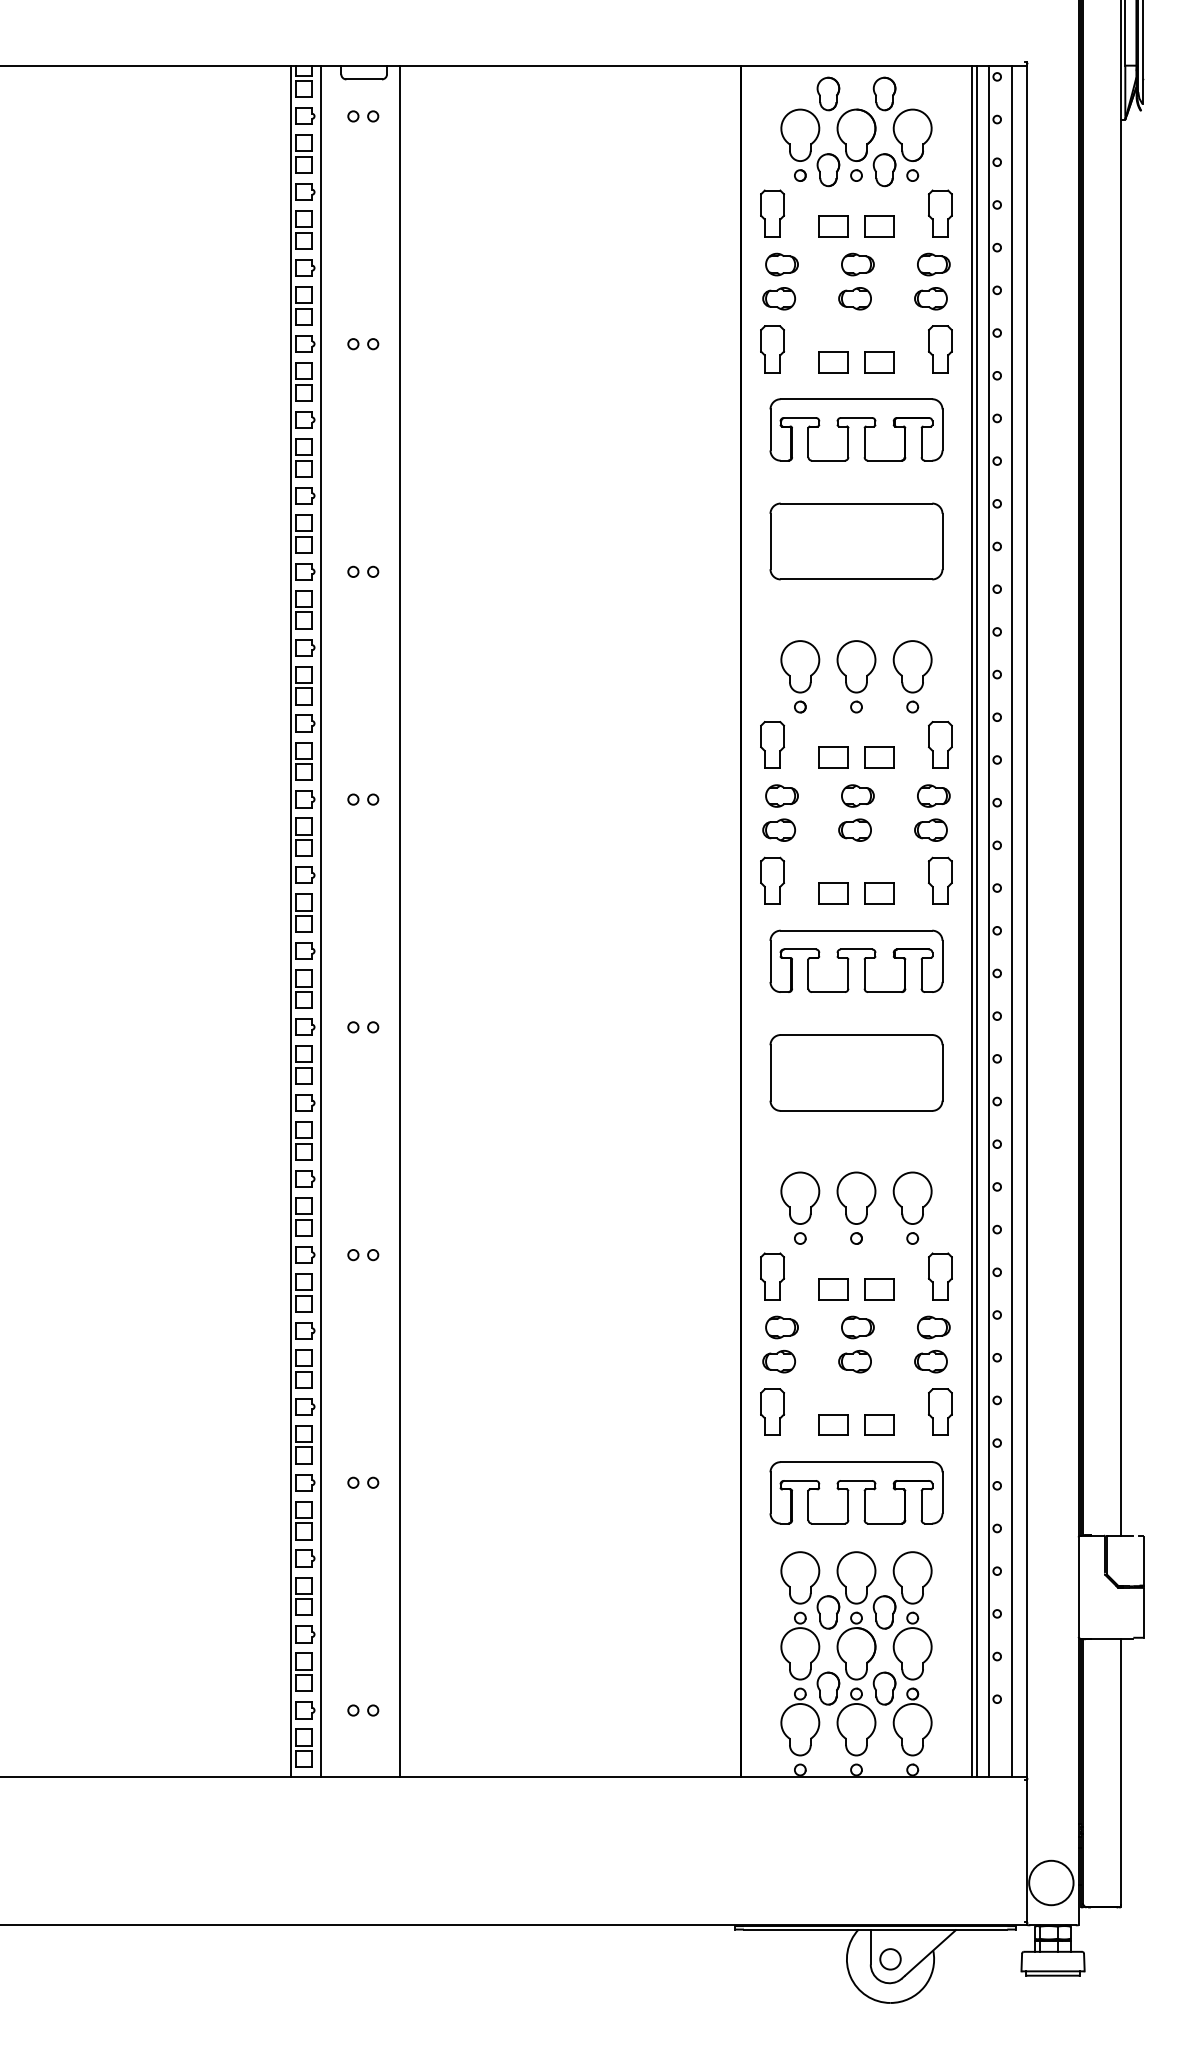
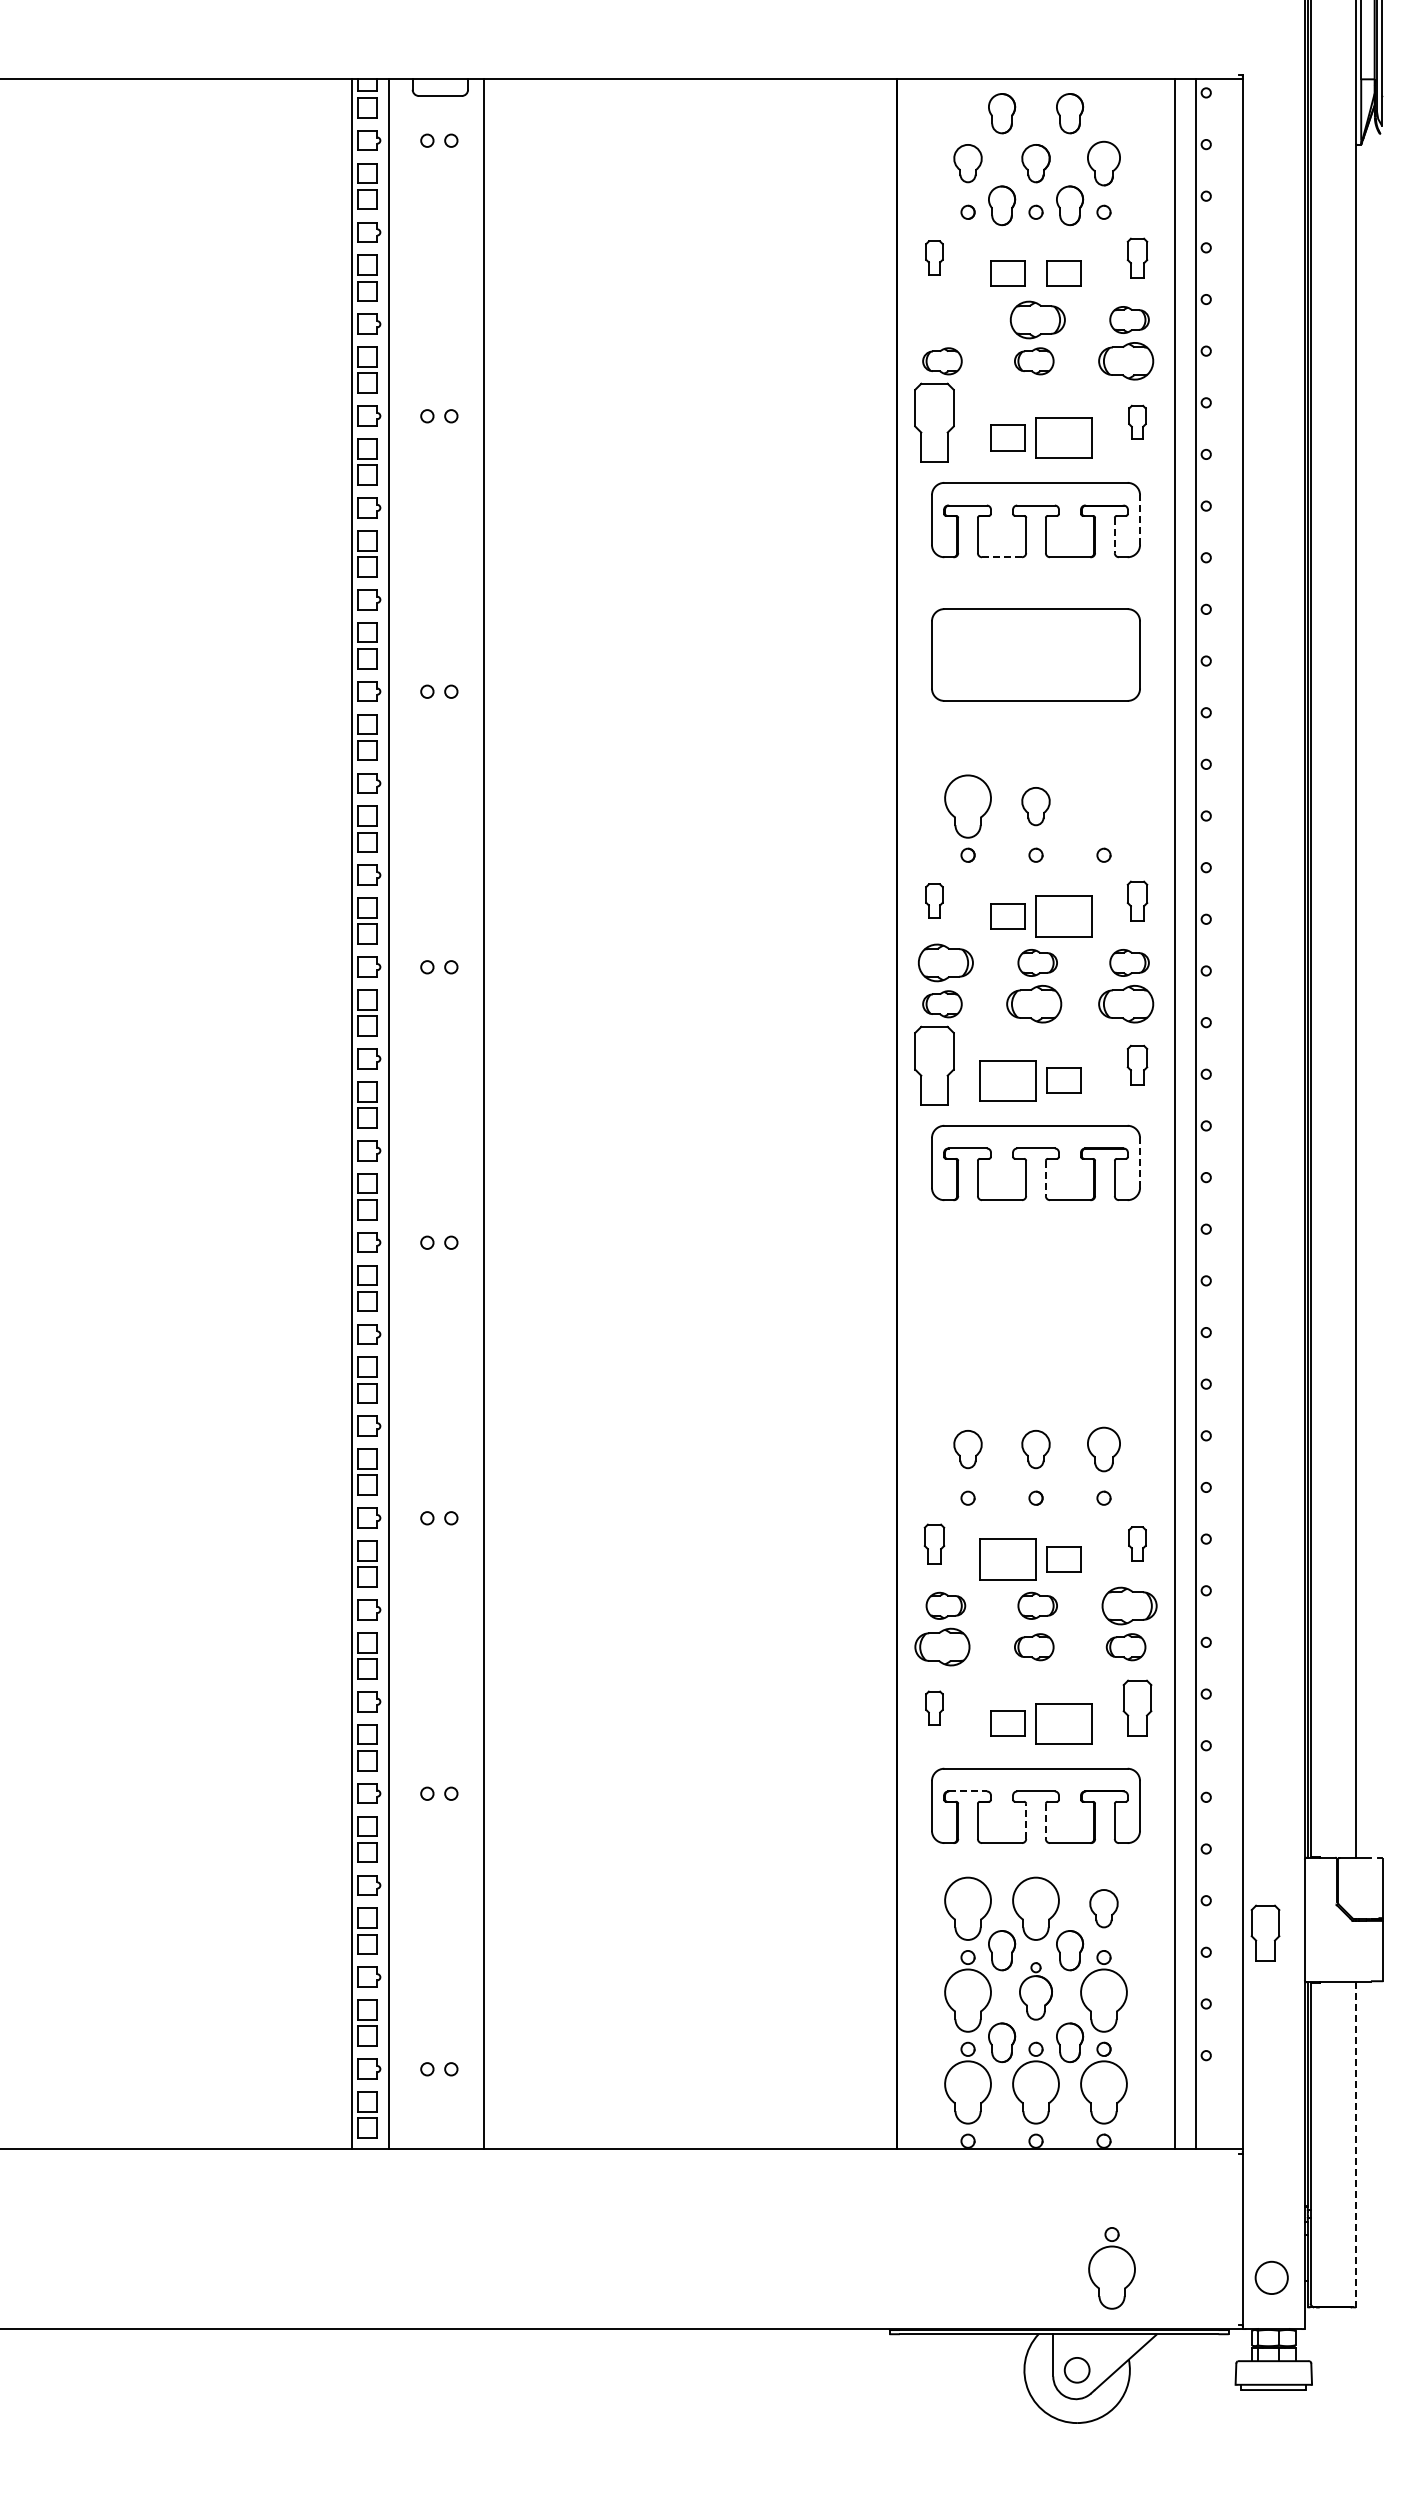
part: (799, 135) -> (967, 163), size x0.6
part: (856, 135) -> (1035, 163), size x0.6
part: (912, 135) -> (1103, 163), size x0.7
part: (772, 212) -> (934, 257), size x0.6
part: (940, 212) -> (1137, 257), size x0.7
part: (781, 264) -> (945, 319), removed
part: (857, 264) -> (1037, 319), size x1.4
part: (930, 298) -> (1125, 361), size x1.4
part: (772, 349) -> (934, 422), size x1.4
part: (940, 349) -> (1137, 422), size x0.6
part: (879, 361) -> (1063, 437), size x1.6
line: (942, 430) -> (1140, 520), solid -> dashed
line: (921, 442) -> (1114, 535), solid -> dashed
line: (828, 460) -> (1002, 557), solid -> dashed
part: (856, 666) -> (1035, 806), size x0.6
part: (912, 666) -> (1103, 806), removed
part: (772, 744) -> (934, 900), size x0.6
part: (940, 744) -> (1137, 900), size x0.7
part: (879, 757) -> (1063, 916), size x1.6
part: (781, 795) -> (945, 962), size x1.4
part: (855, 830) -> (1034, 1004), size x1.4
part: (930, 830) -> (1125, 1004), size x1.4
part: (772, 879) -> (934, 1064), size x1.4
part: (940, 879) -> (1137, 1064), size x0.7
part: (832, 893) -> (1007, 1080), size x1.6
line: (976, 921) -> (1181, 1114), removed
line: (1012, 921) -> (1224, 1114), removed
line: (942, 961) -> (1140, 1163), solid -> dashed
line: (864, 974) -> (1045, 1178), solid -> dashed
part: (856, 1072) -> (1035, 1297), removed
part: (799, 1198) -> (967, 1449), size x0.6
part: (856, 1198) -> (1035, 1449), size x0.6
part: (912, 1198) -> (1103, 1449), size x0.7
part: (772, 1275) -> (934, 1543), size x0.7
part: (940, 1275) -> (1137, 1543), size x0.6
part: (832, 1289) -> (1007, 1559), size x1.6
part: (933, 1327) -> (1129, 1605), size x1.4
part: (779, 1361) -> (942, 1647), size x1.4
part: (772, 1411) -> (934, 1707), size x0.6
part: (879, 1424) -> (1063, 1723), size x1.6
line: (800, 1480) -> (968, 1791), solid -> dashed
line: (848, 1505) -> (1026, 1821), solid -> dashed
line: (864, 1505) -> (1045, 1821), solid -> dashed
part: (912, 1577) -> (1103, 1908), size x0.6
part: (1046, 1597) -> (1265, 1932), added
part: (856, 1646) -> (1035, 1991), size x0.7
line: (1121, 1771) -> (1356, 2143), solid -> dashed
part: (918, 1875) -> (1111, 2268), added
circle: (1051, 1882) -> (1271, 2277), size x0.6

